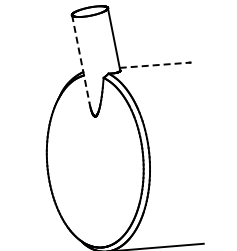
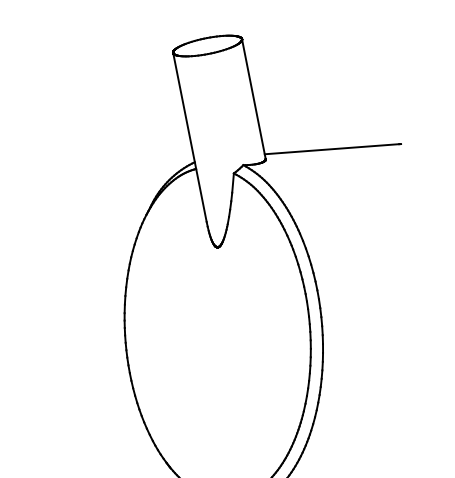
line: (80, 59) -> (189, 138), dashed -> solid
line: (155, 65) -> (333, 149), dashed -> solid

